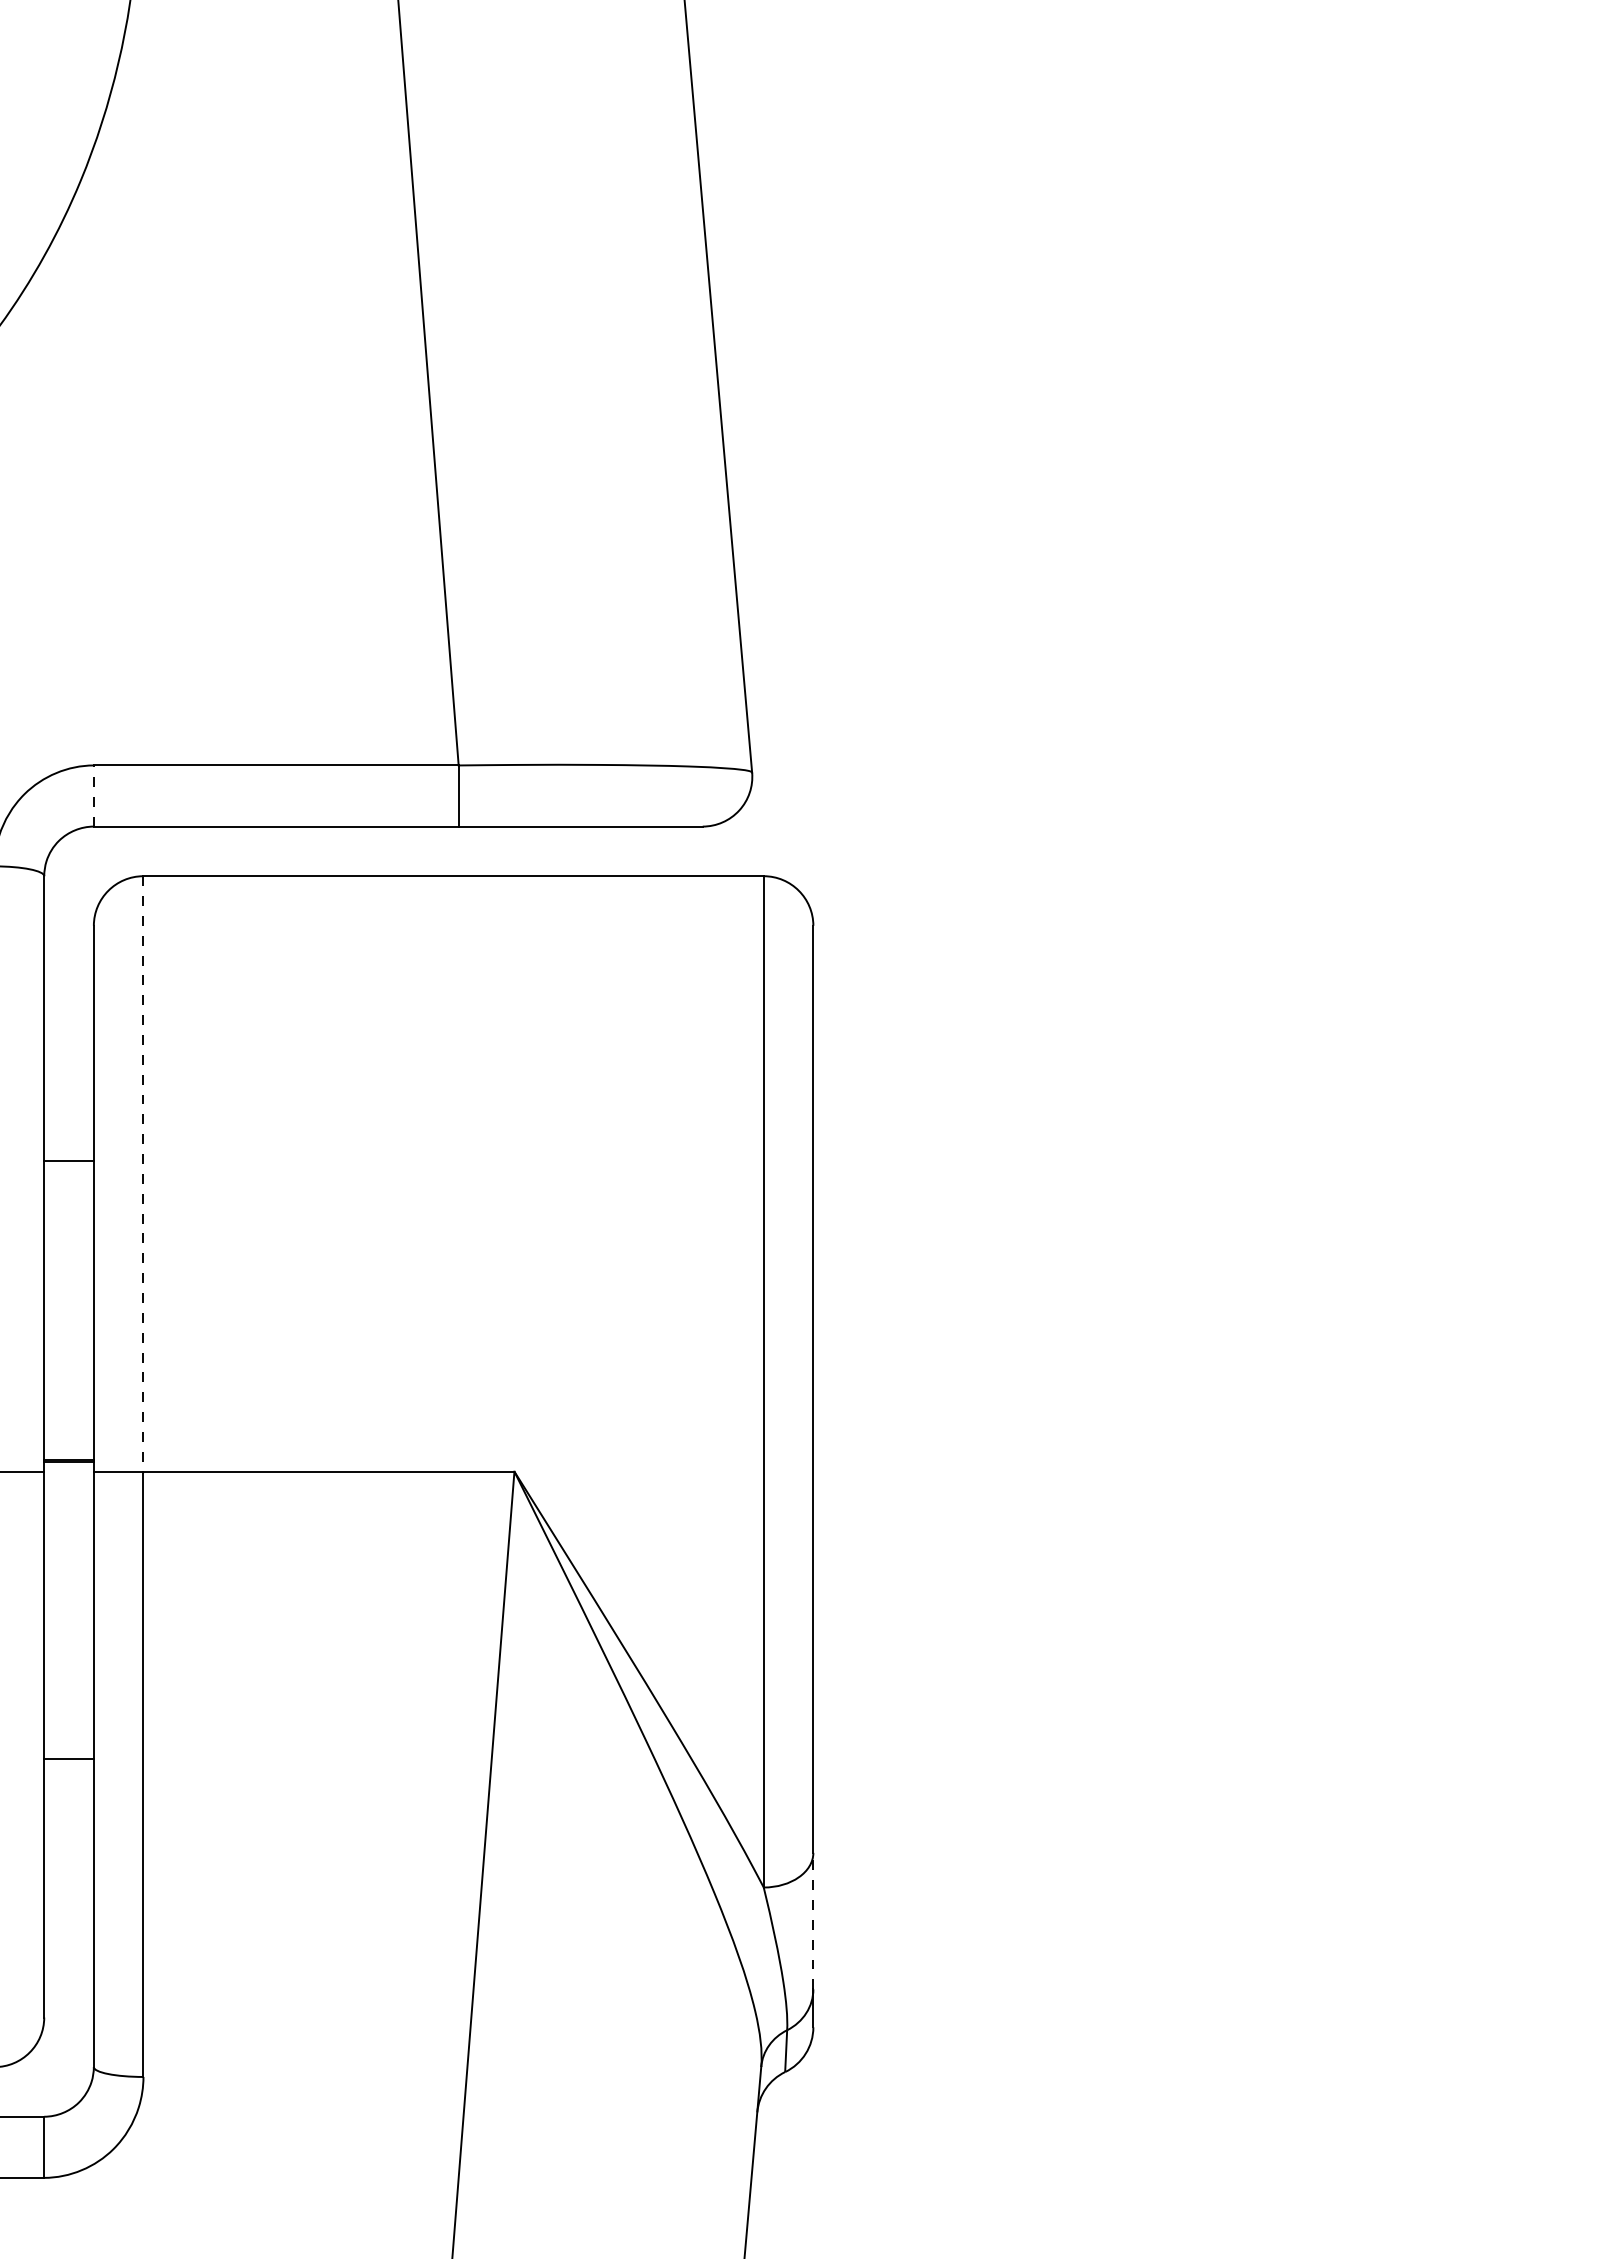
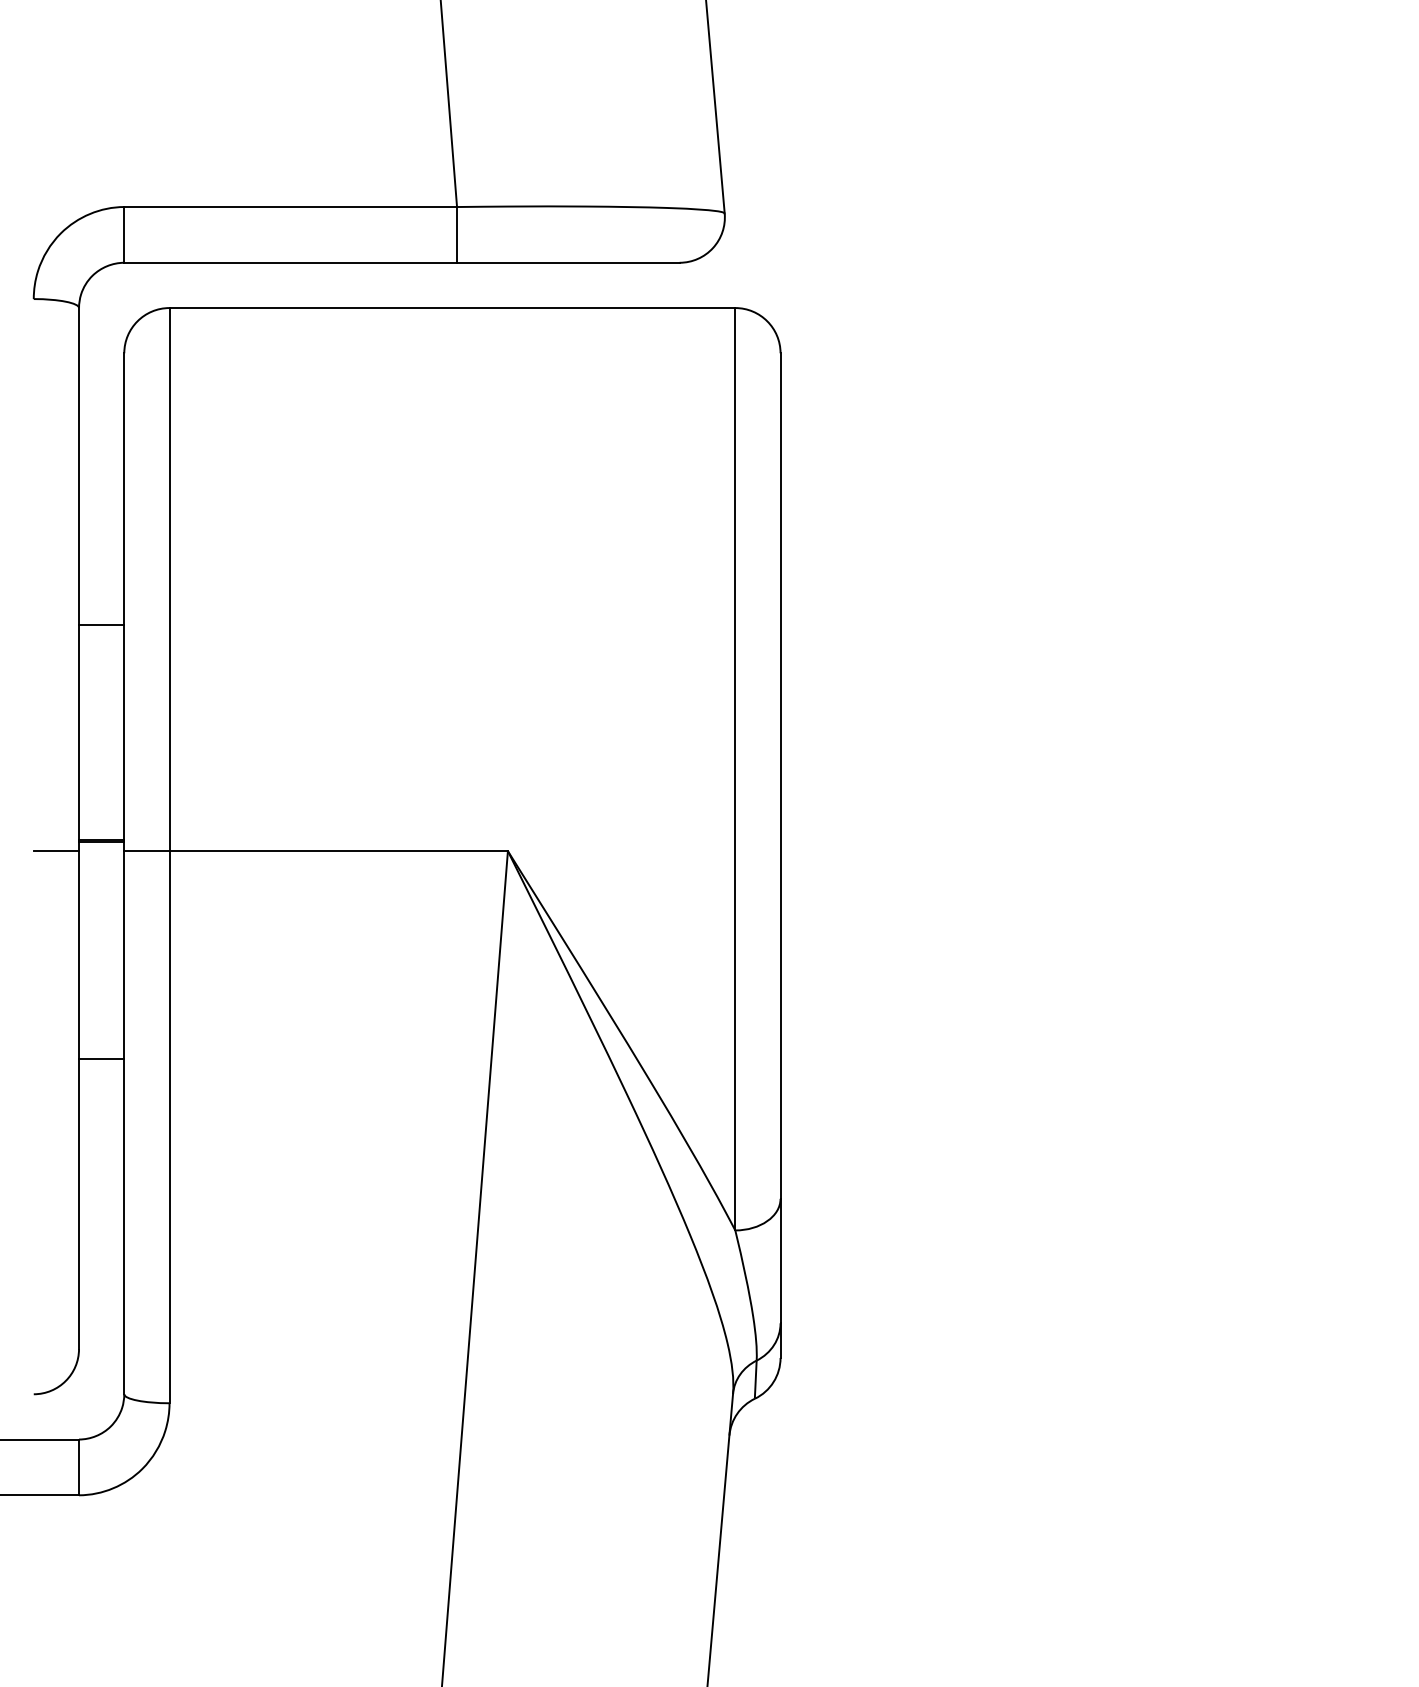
line: (93, 796) -> (123, 235), dashed -> solid
line: (68, 1160) -> (101, 624), moved
line: (143, 1173) -> (169, 579), dashed -> solid
line: (68, 1758) -> (101, 1058), moved
line: (813, 1920) -> (780, 1260), dashed -> solid

